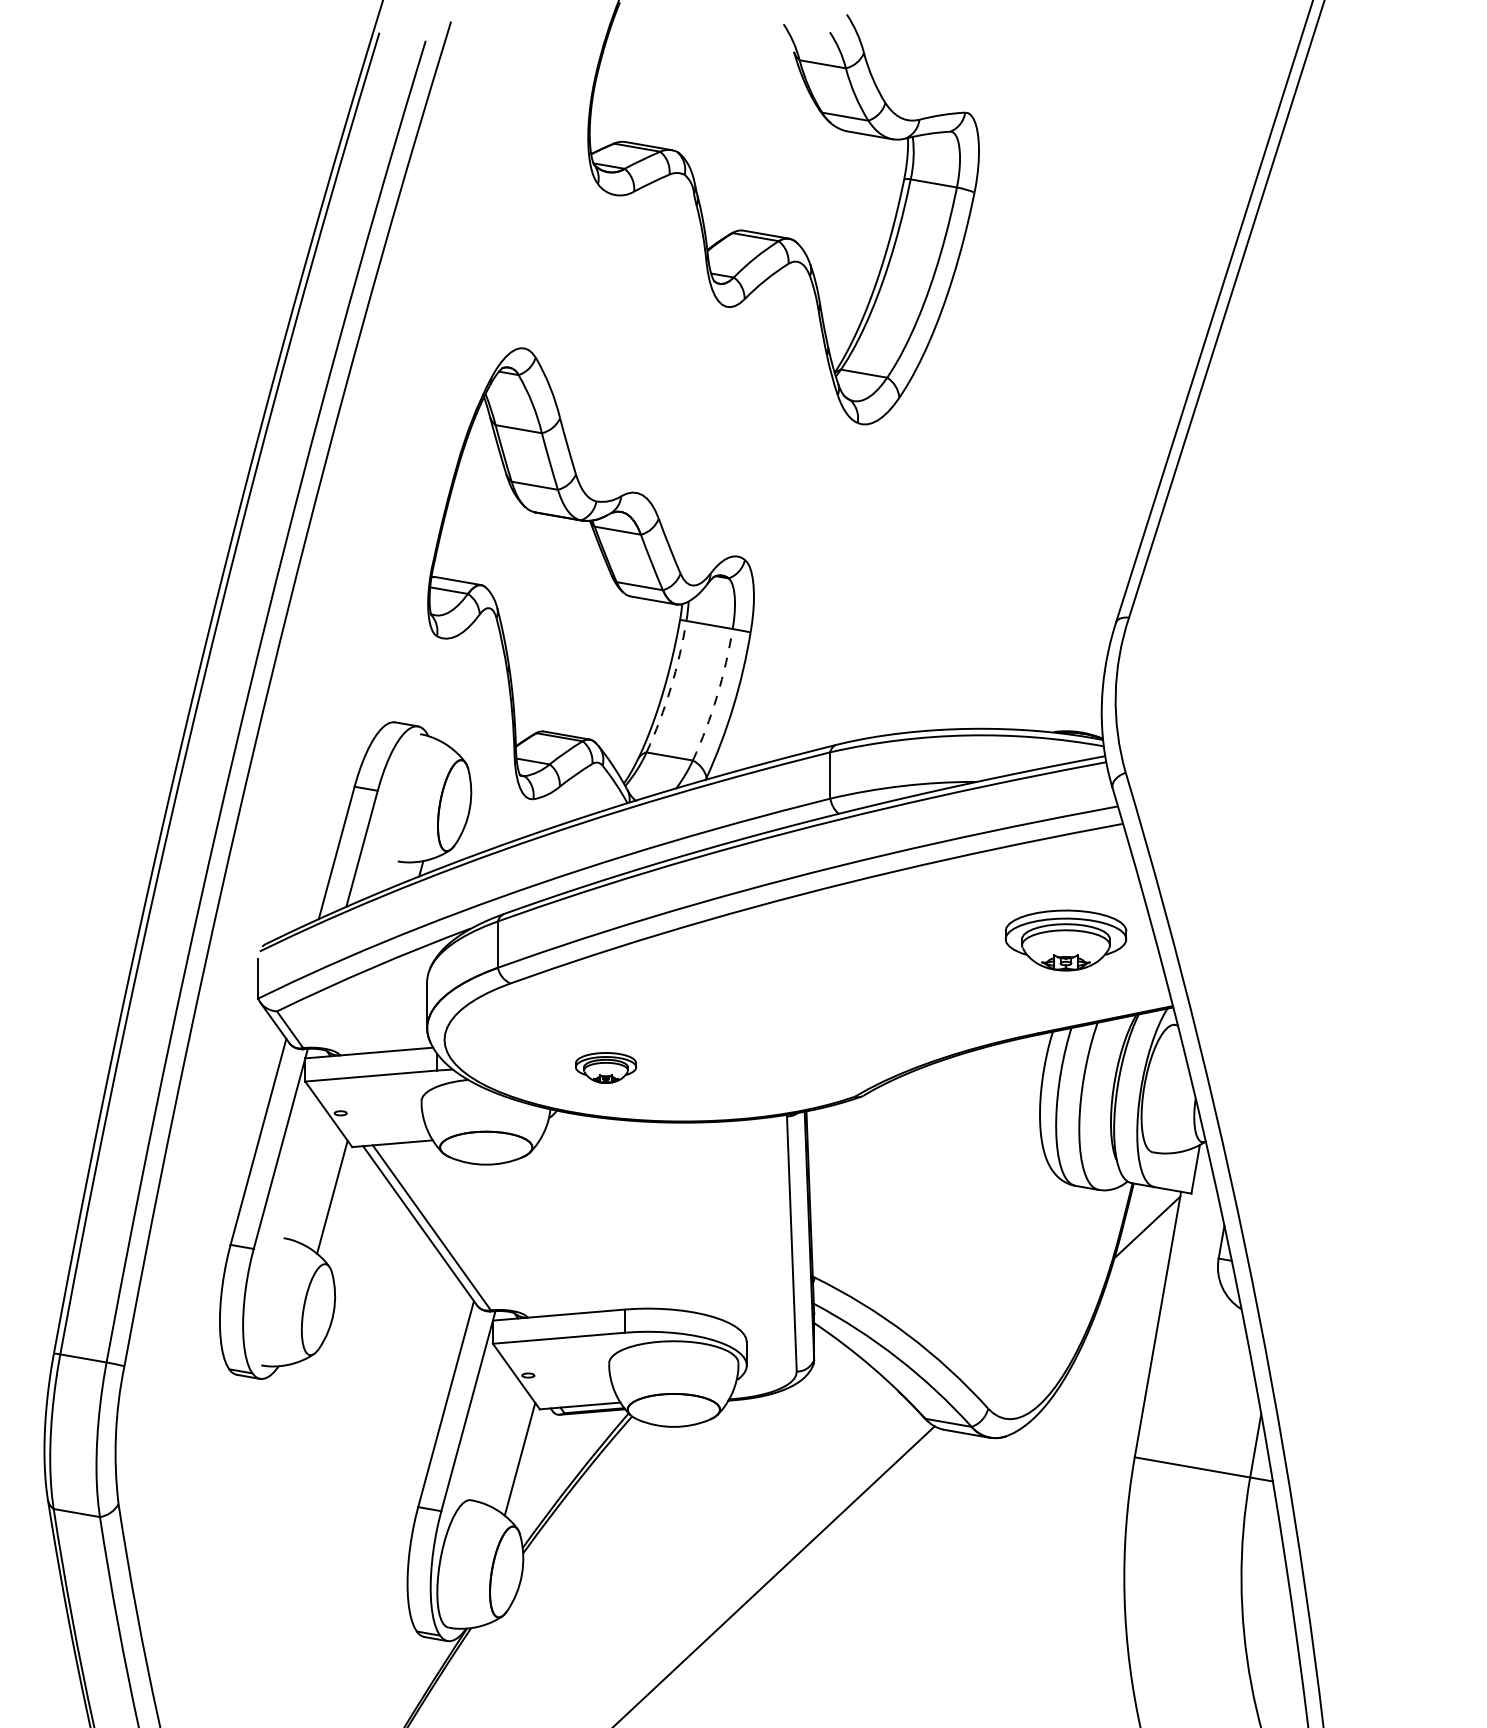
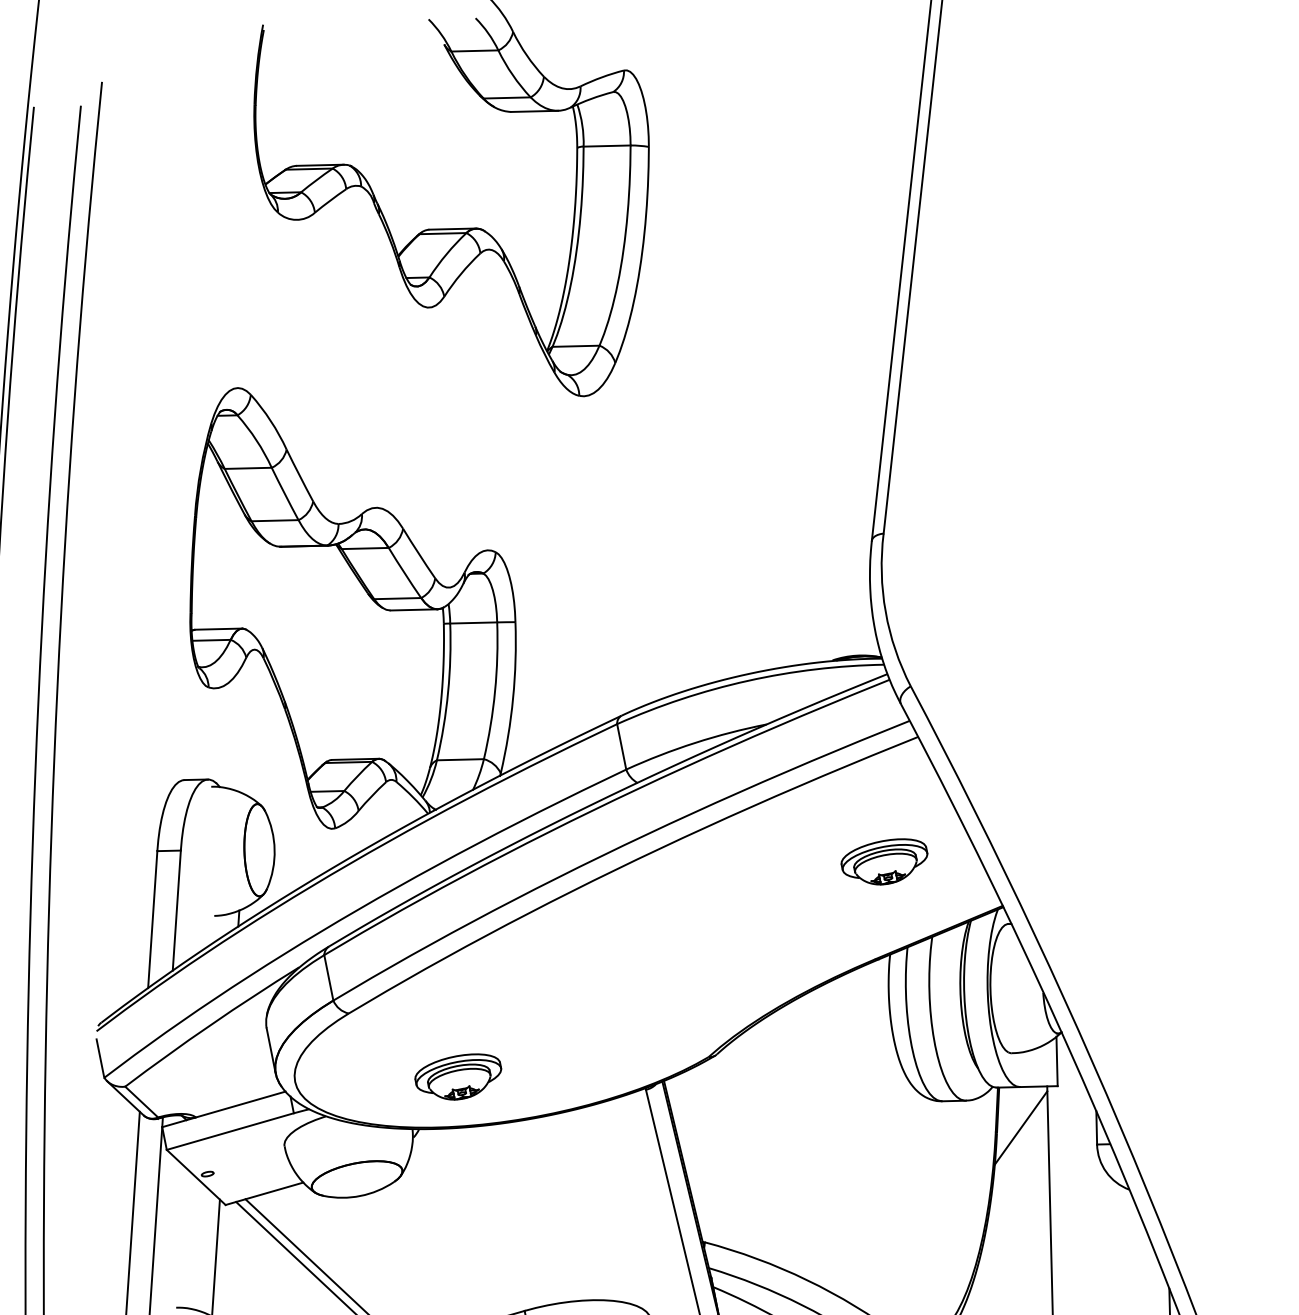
arc: (670, 688) -> (447, 692), dashed -> solid
arc: (717, 696) -> (495, 691), dashed -> solid
part: (1066, 940) -> (885, 862), size x0.71
part: (605, 1067) -> (458, 1077), size x1.43

